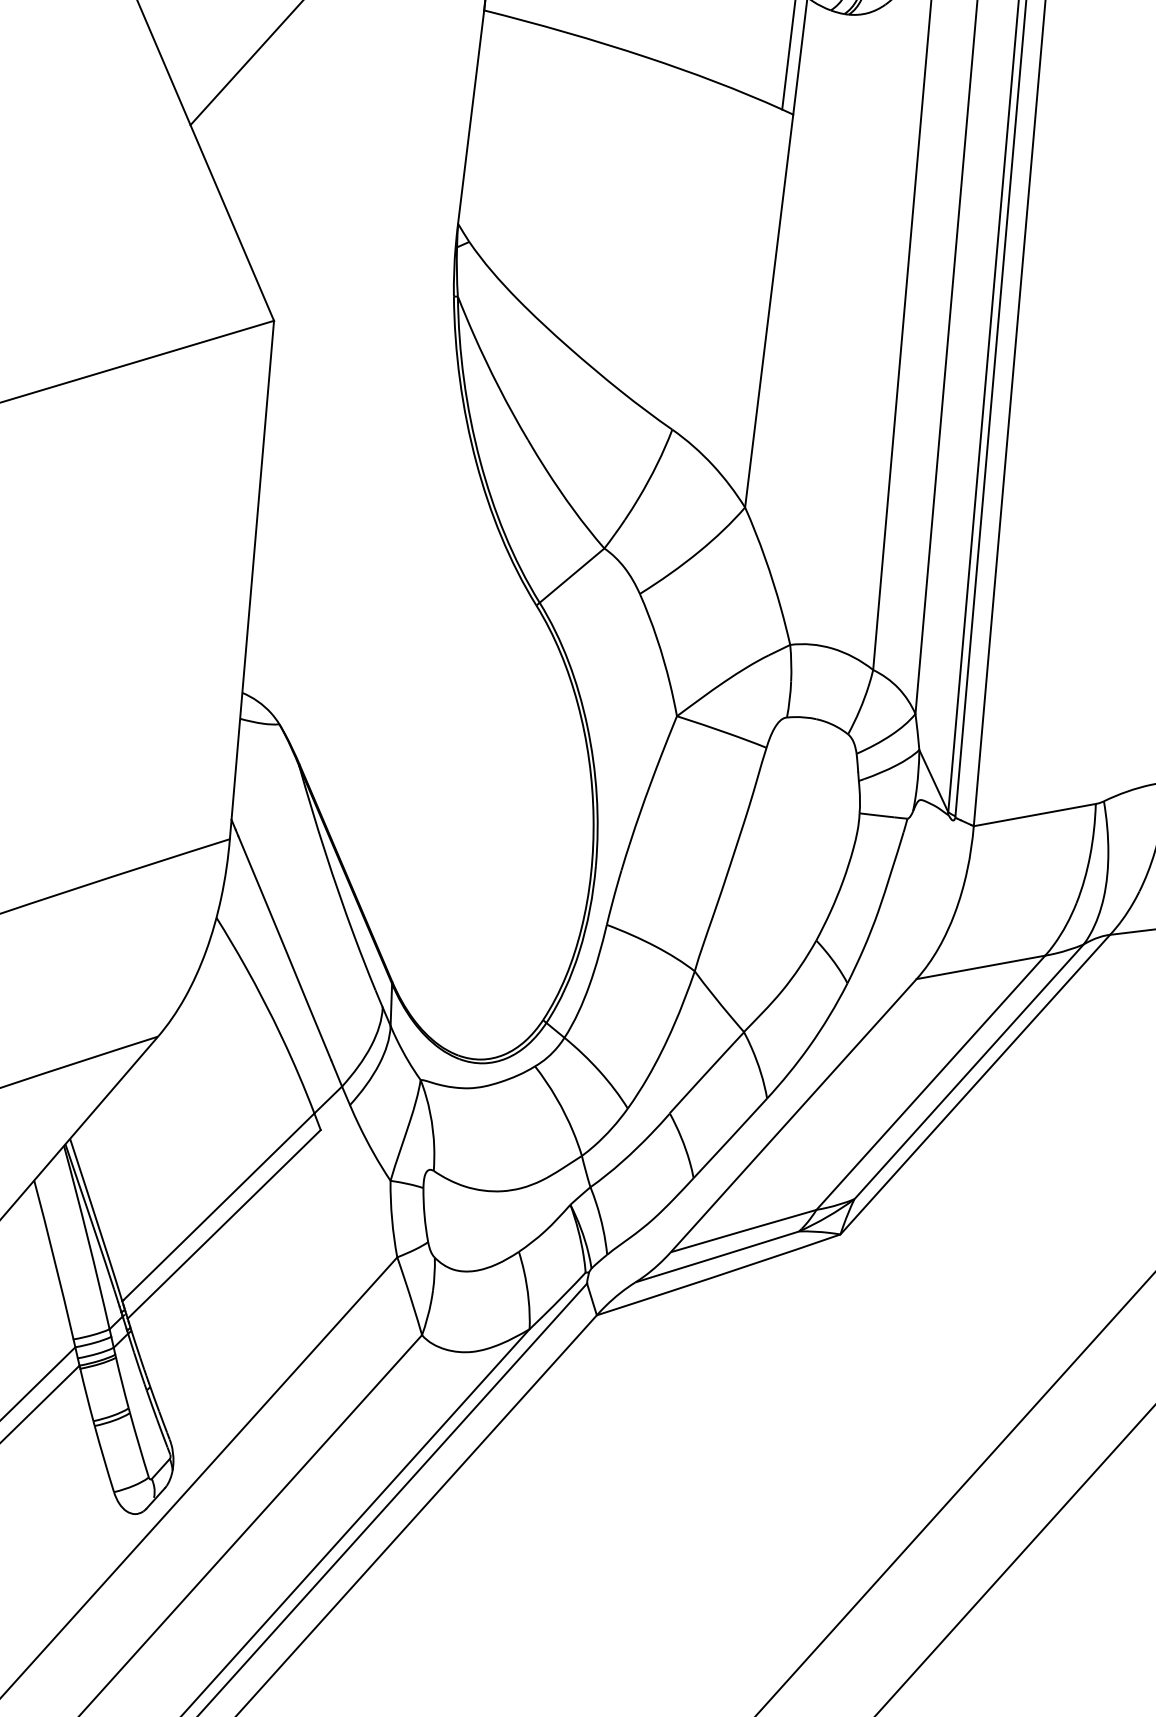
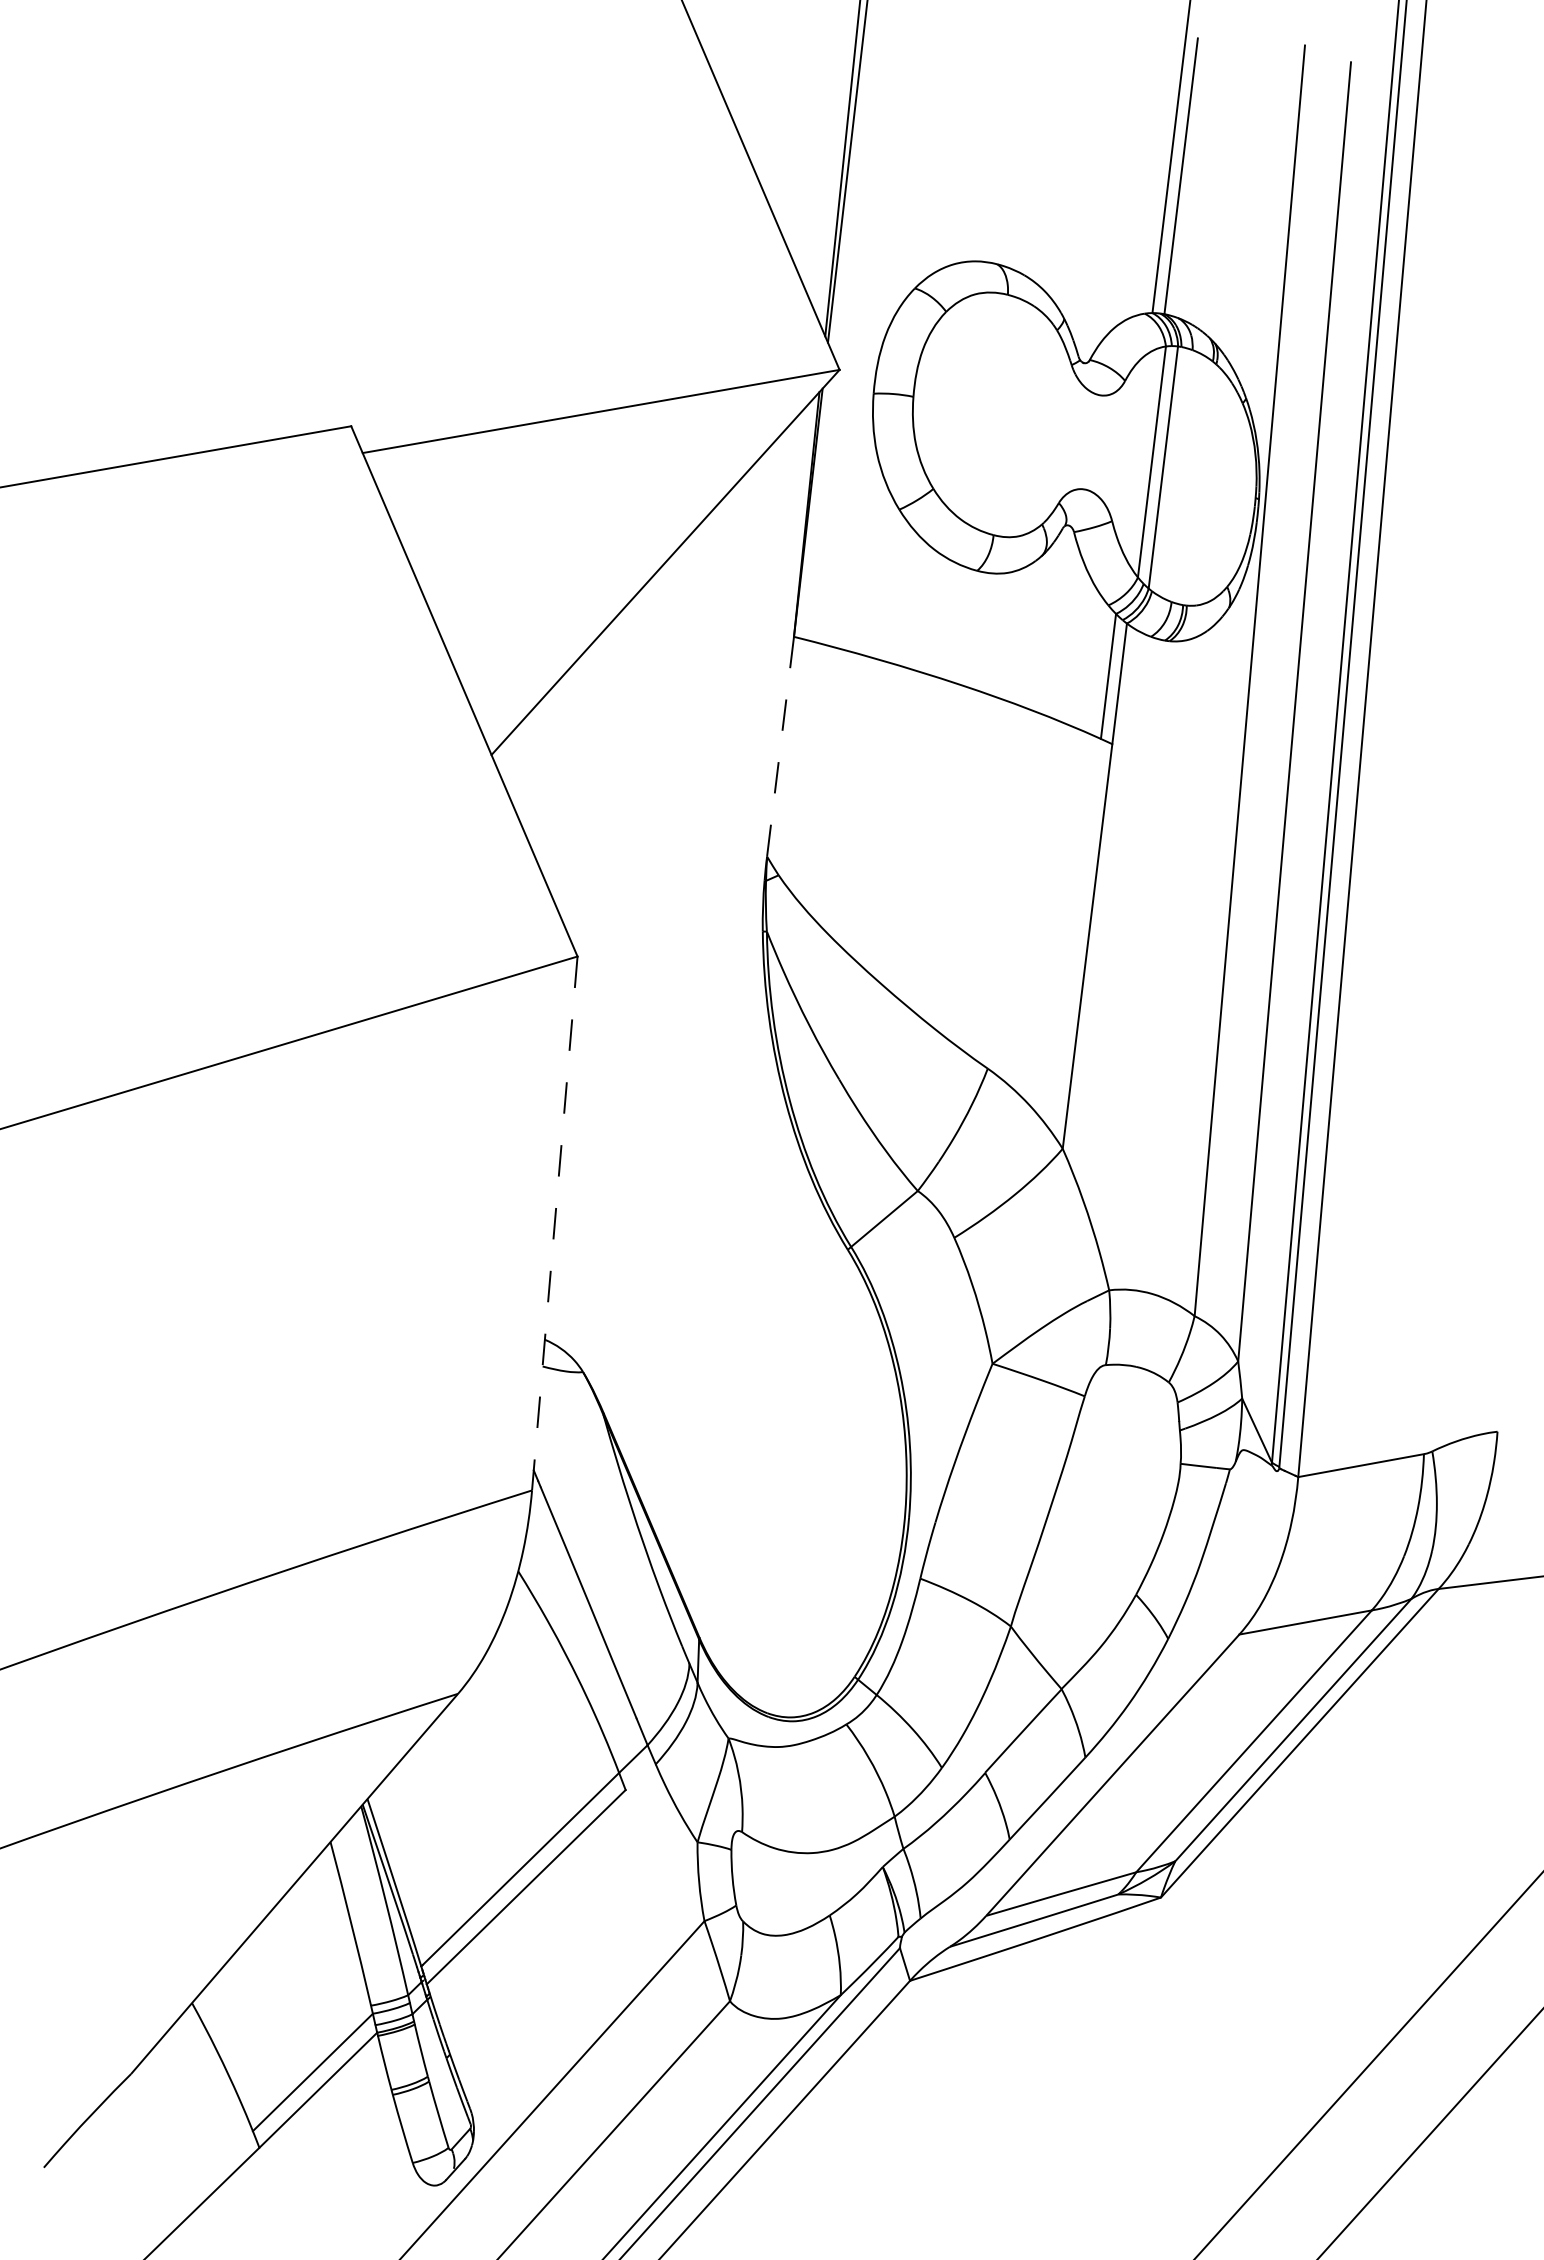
line: (471, 116) -> (780, 746), solid -> dashed
line: (251, 580) -> (554, 1223), solid -> dashed

